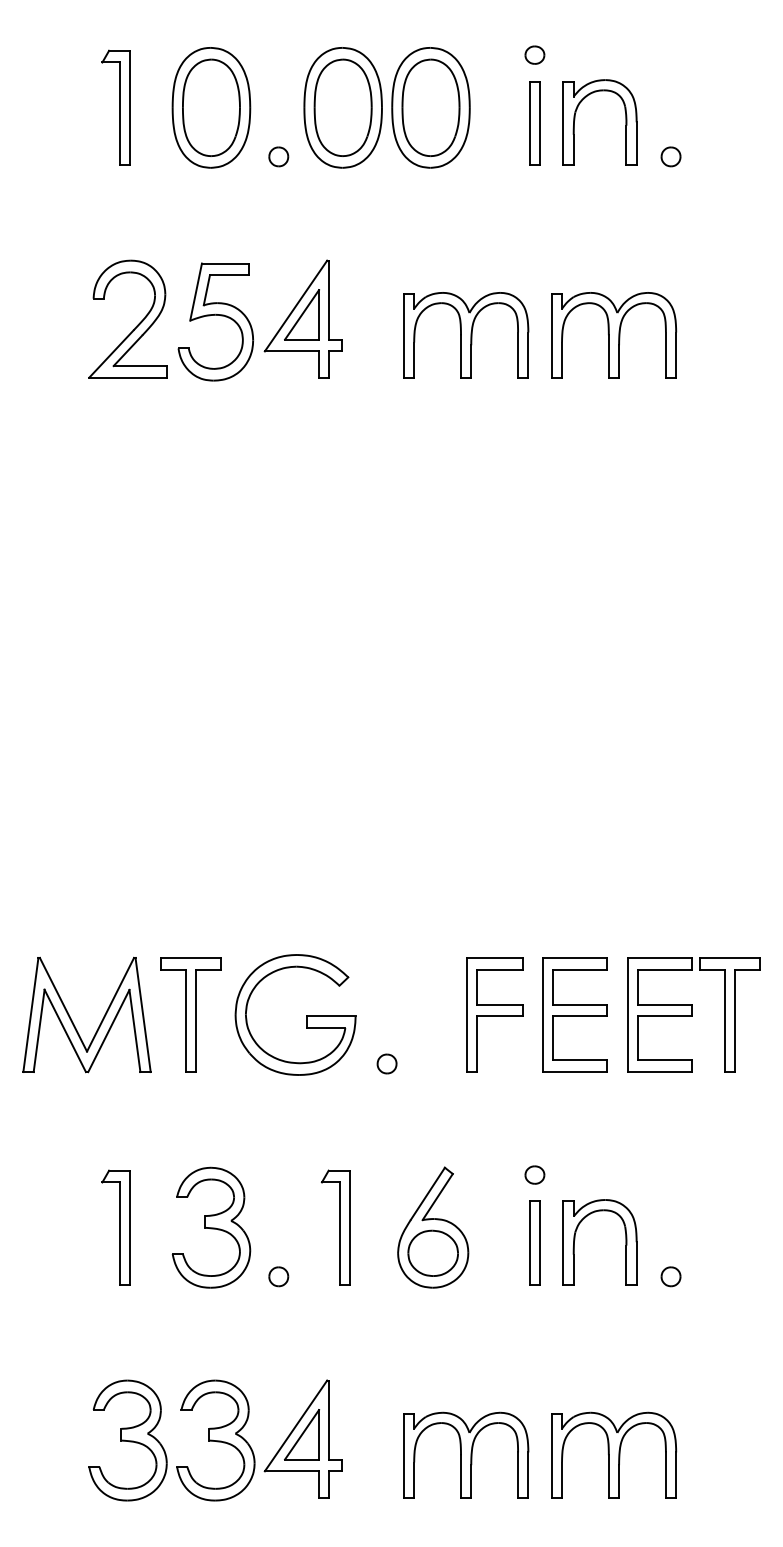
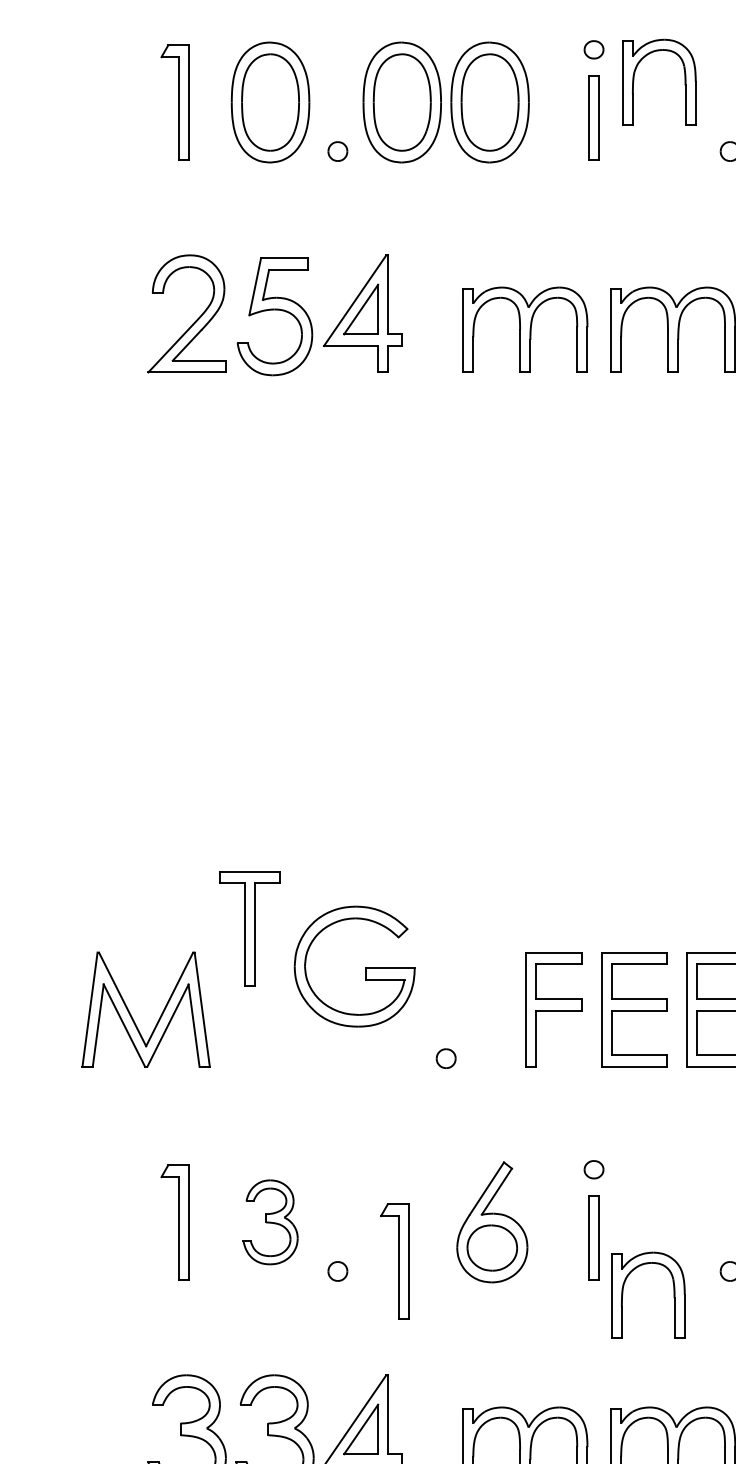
part: (575, 120) -> (634, 80), moved
part: (190, 1014) -> (249, 928), moved
part: (306, 1015) -> (365, 967), moved
part: (211, 1227) -> (270, 1222), size x0.7
part: (335, 1227) -> (394, 1261), moved
part: (575, 1240) -> (623, 1293), moved

